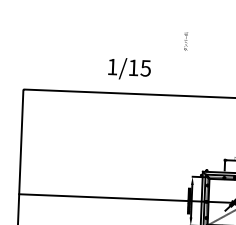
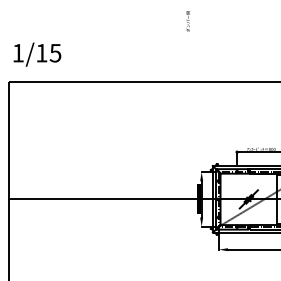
text: (129, 68) -> (37, 54), moved

